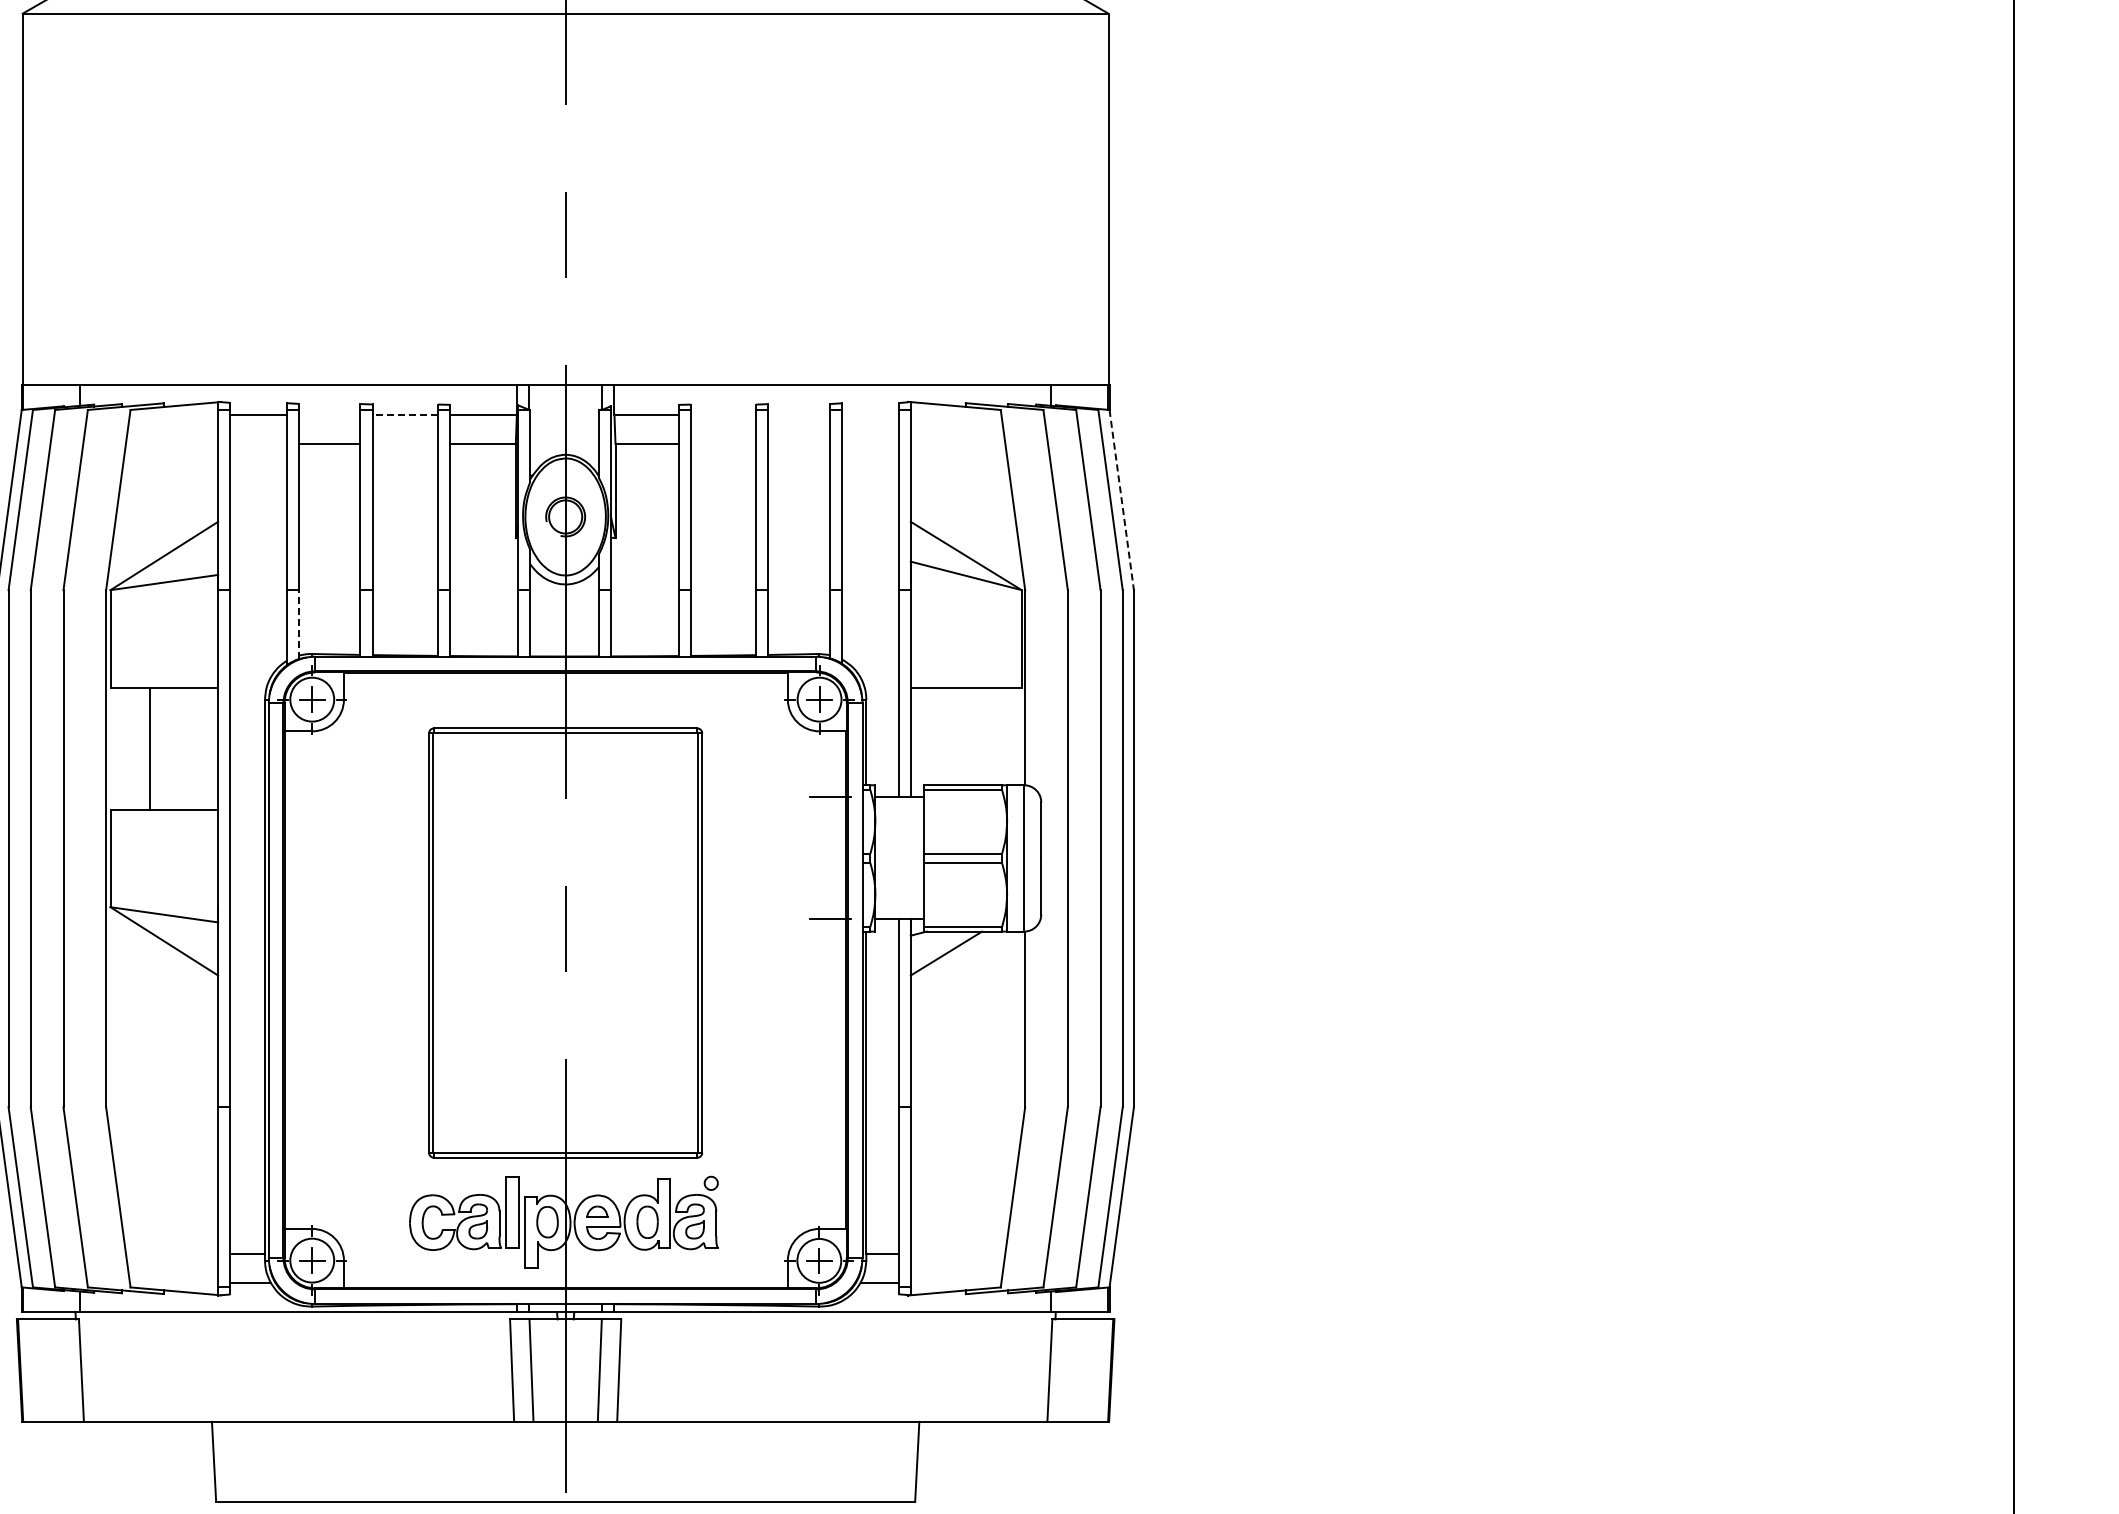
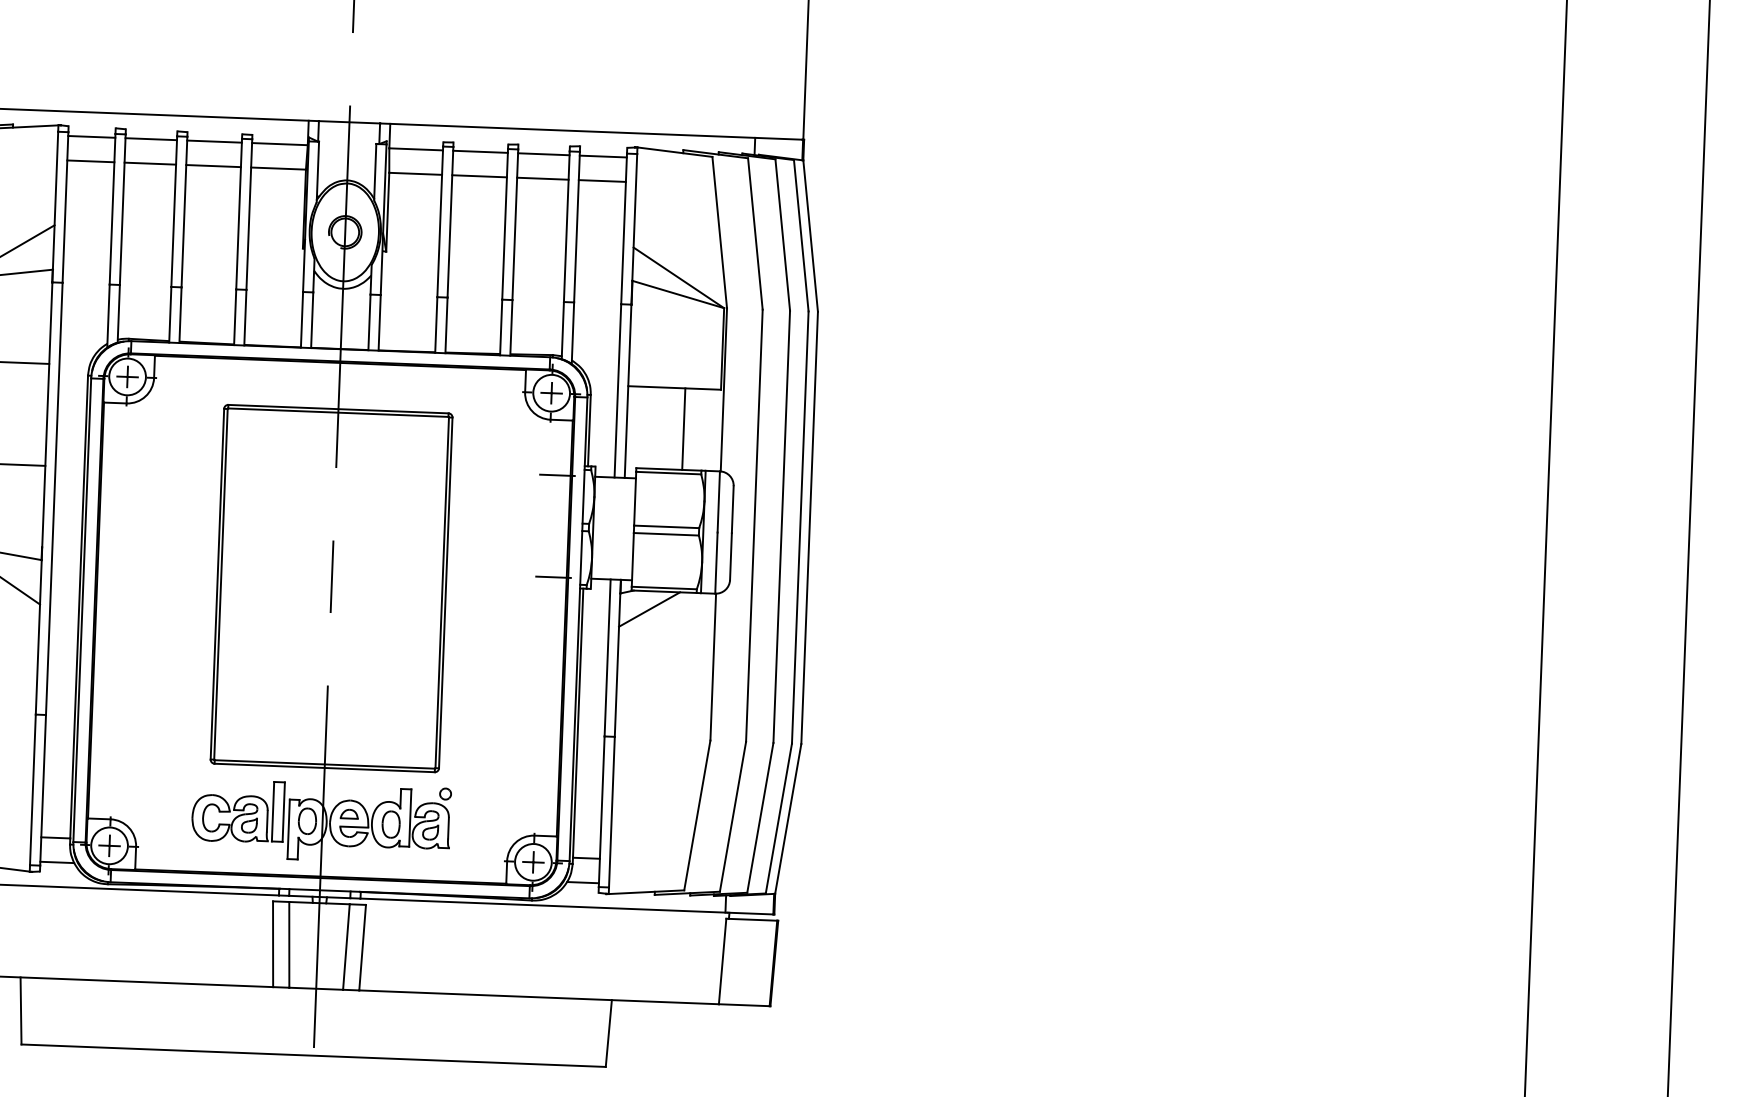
line: (329, 414) -> (151, 139), added
line: (405, 414) -> (214, 141), dashed -> solid
line: (723, 414) -> (480, 151), added
line: (799, 414) -> (544, 154), added
line: (870, 414) -> (603, 156), added
line: (258, 443) -> (90, 161), added
line: (405, 443) -> (213, 165), added
line: (723, 443) -> (479, 176), added
line: (799, 443) -> (543, 178), added
line: (870, 443) -> (602, 180), added
line: (1121, 500) -> (810, 236), dashed -> solid
line: (298, 624) -> (118, 313), dashed -> solid
line: (979, 736) -> (684, 429), added

